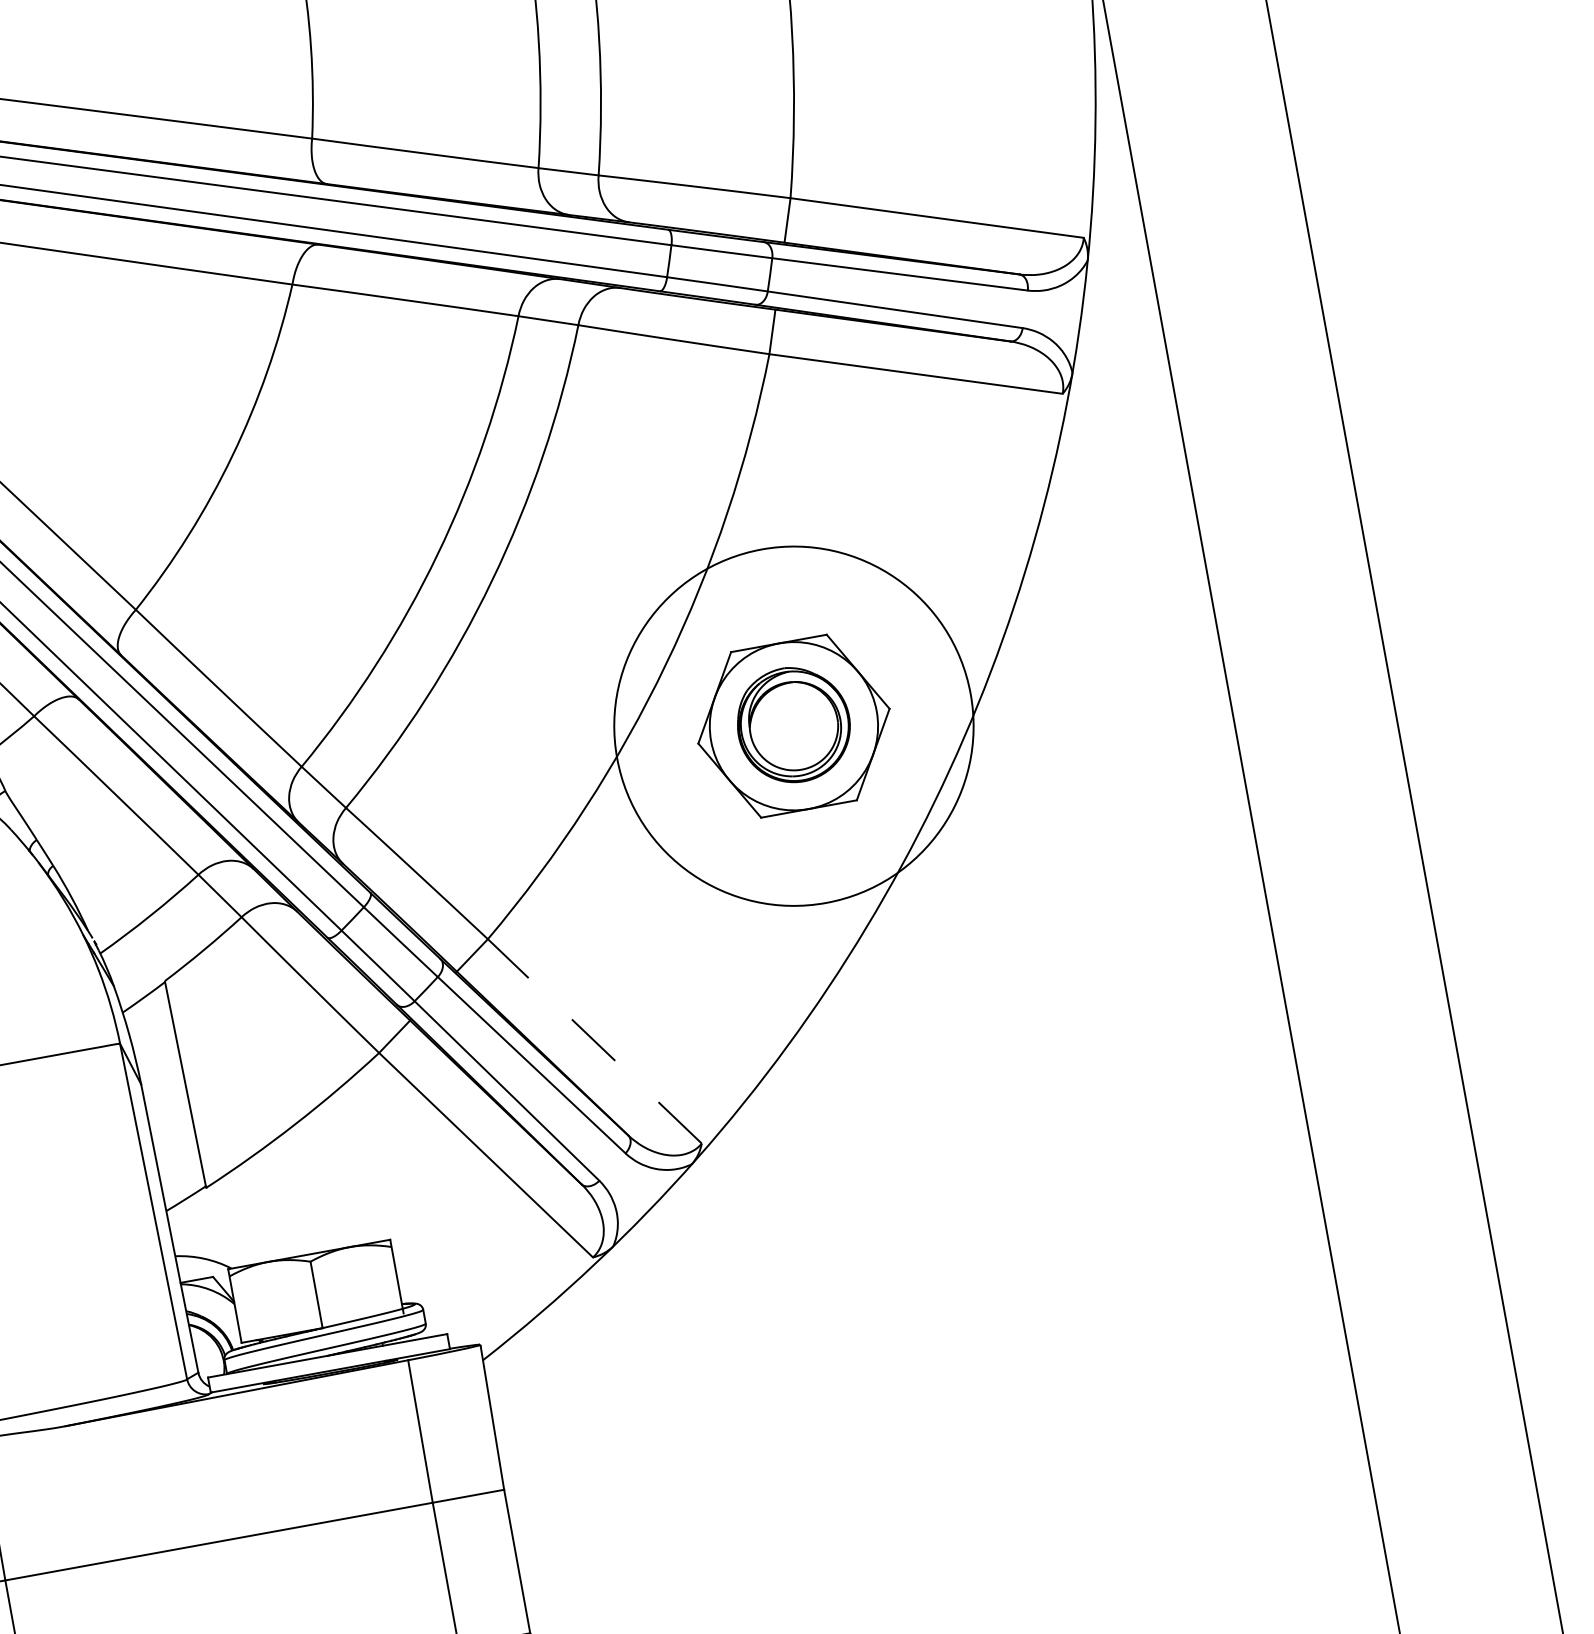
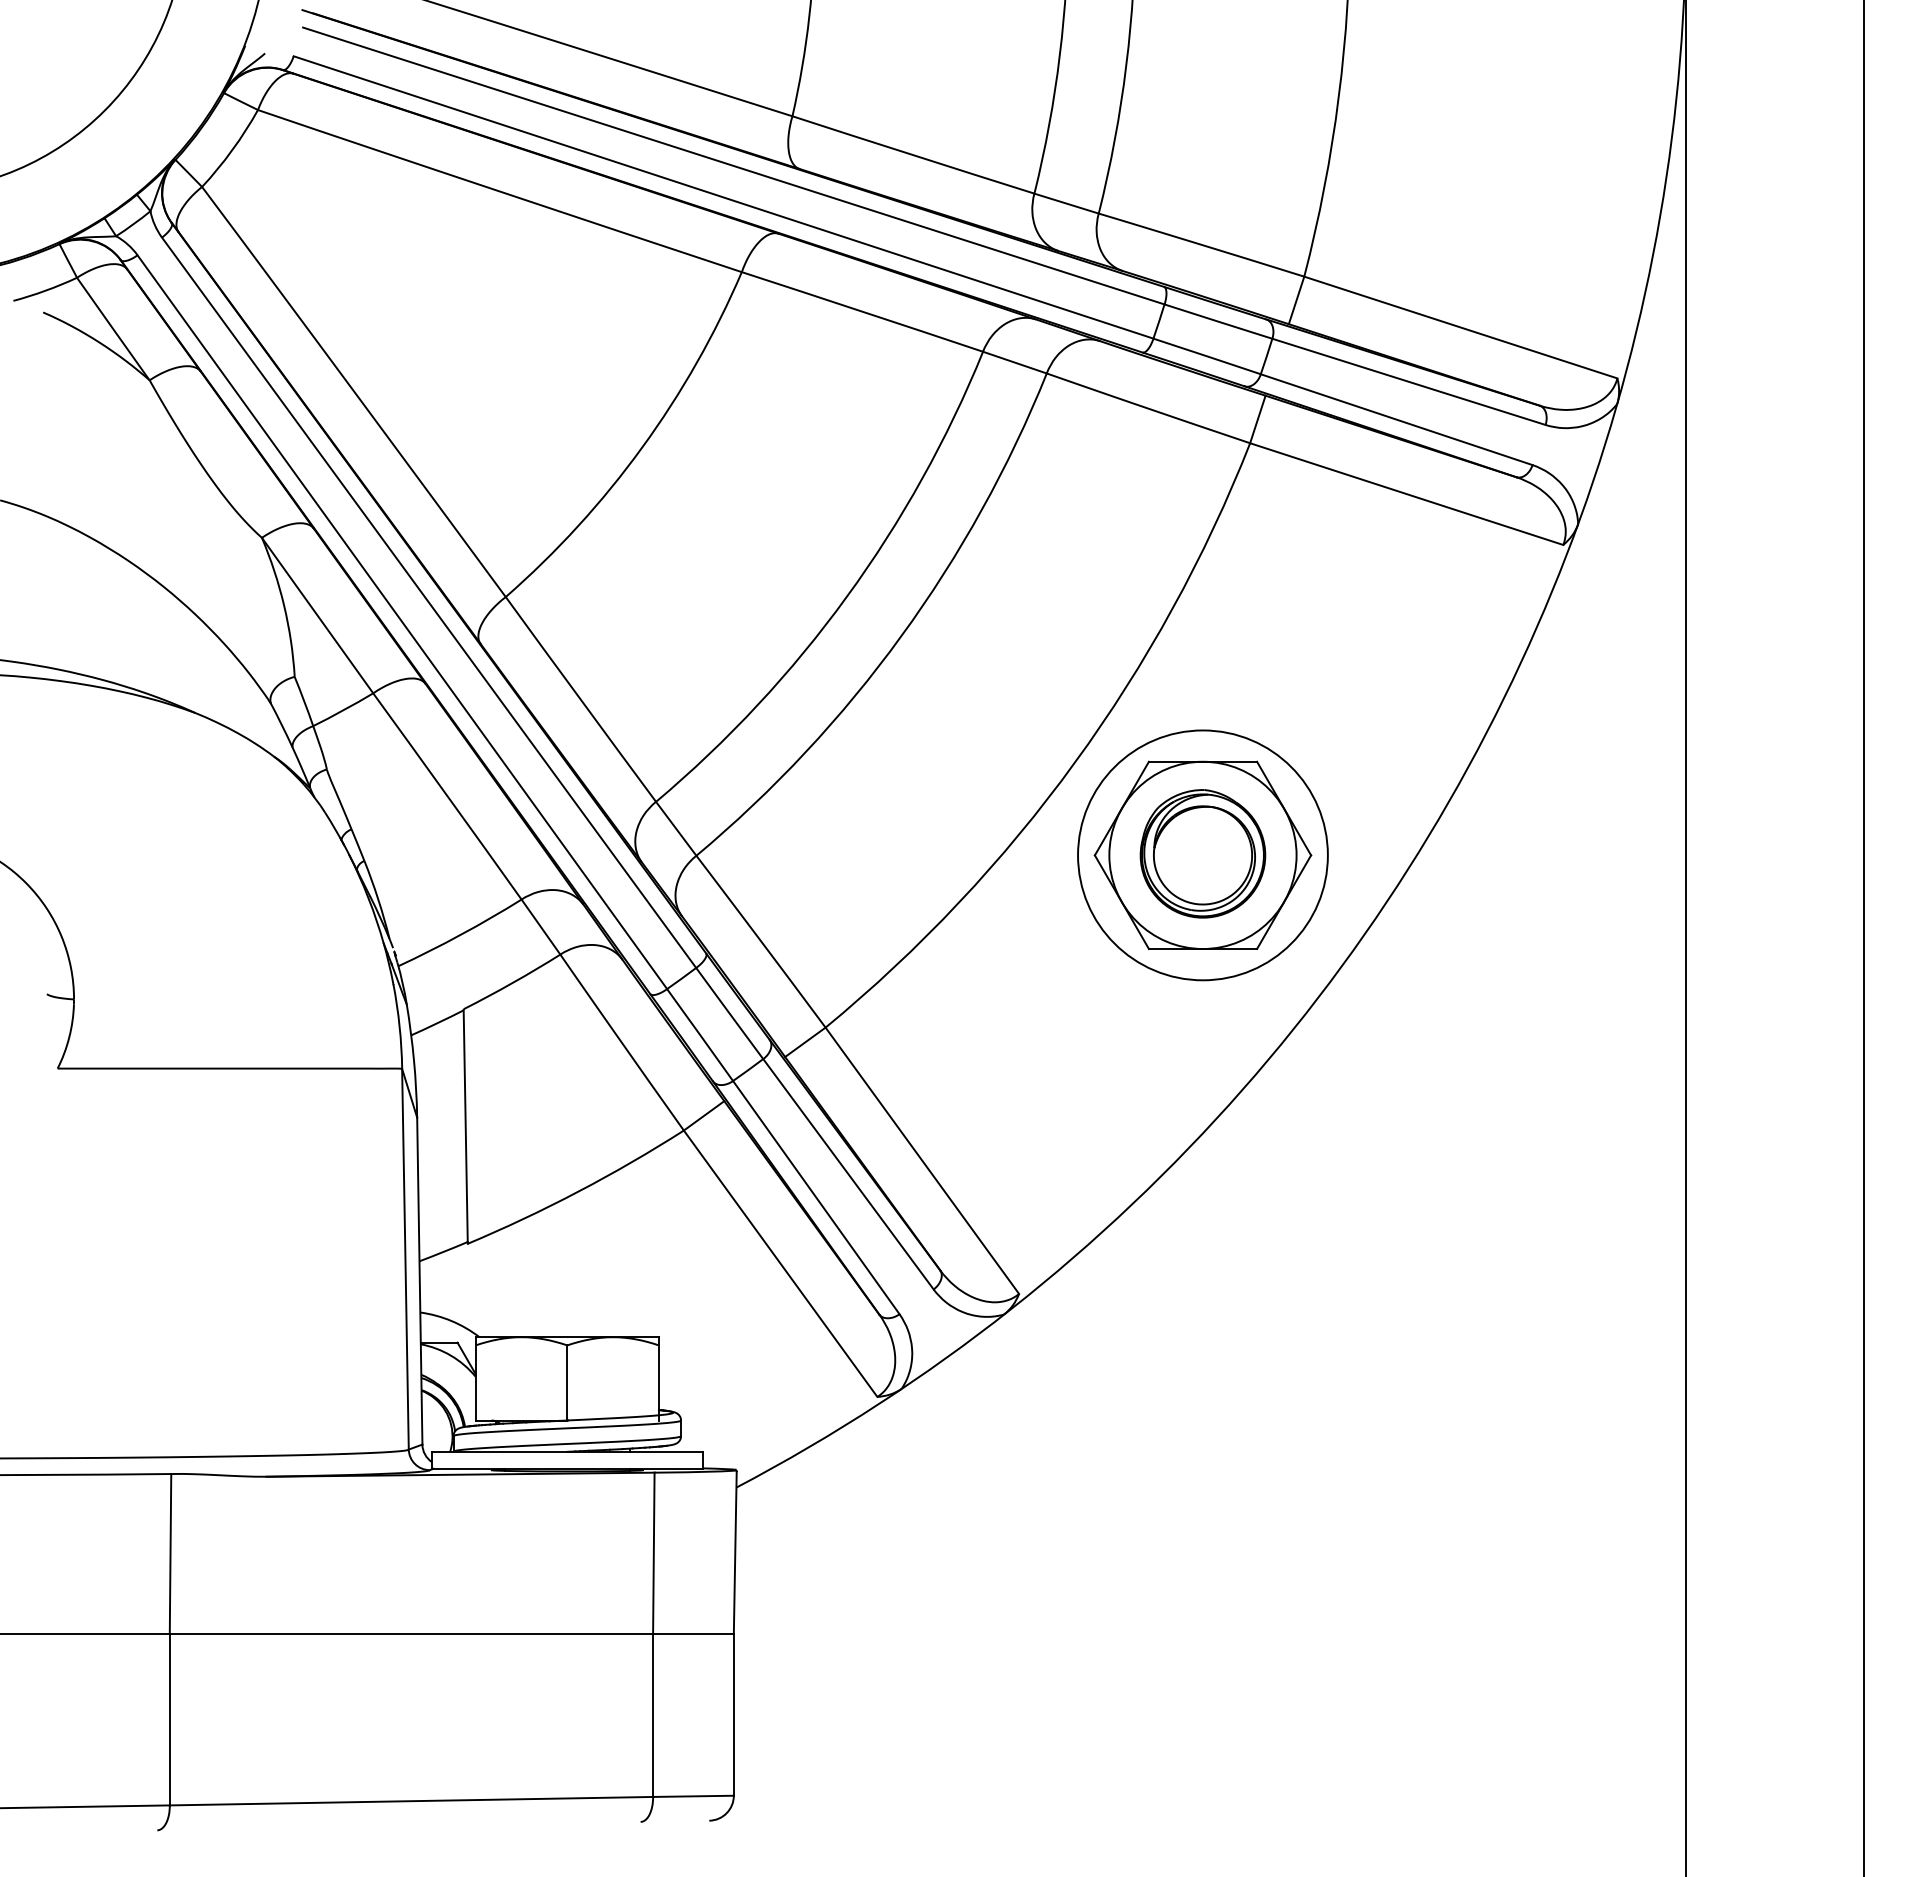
circle: (793, 726) -> (1202, 855), size x0.62
line: (594, 1041) -> (922, 1160), dashed -> solid

